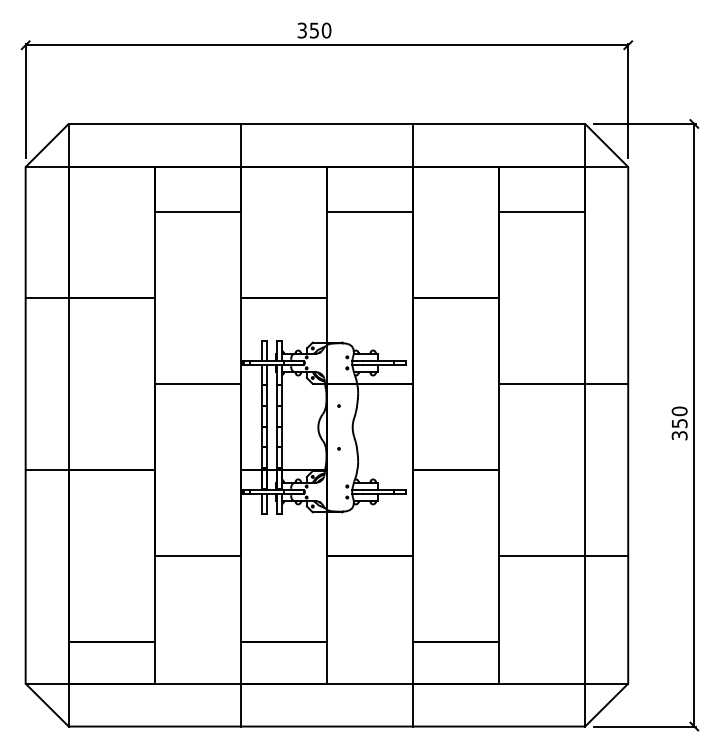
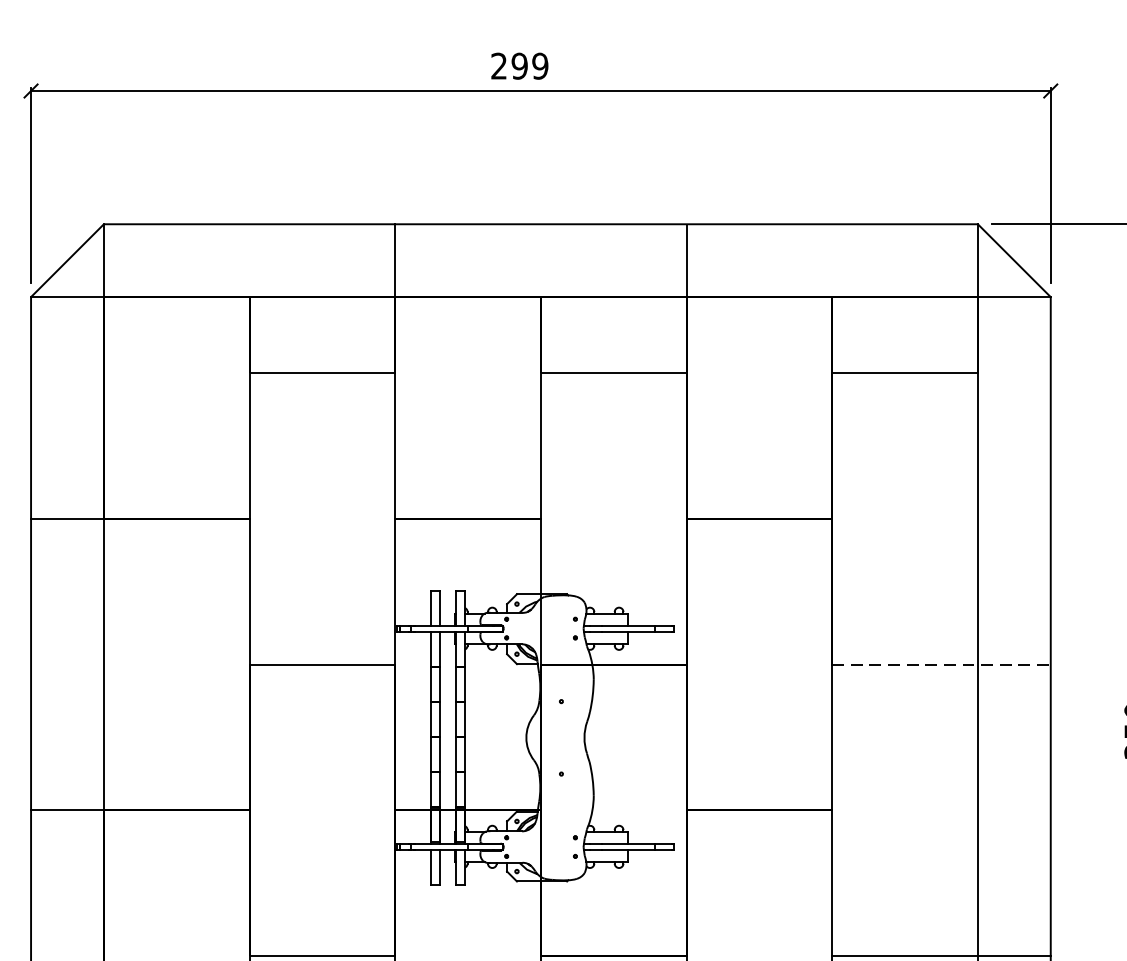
text: (314, 30) -> (519, 66), 350 -> 299
line: (563, 384) -> (941, 665), solid -> dashed

